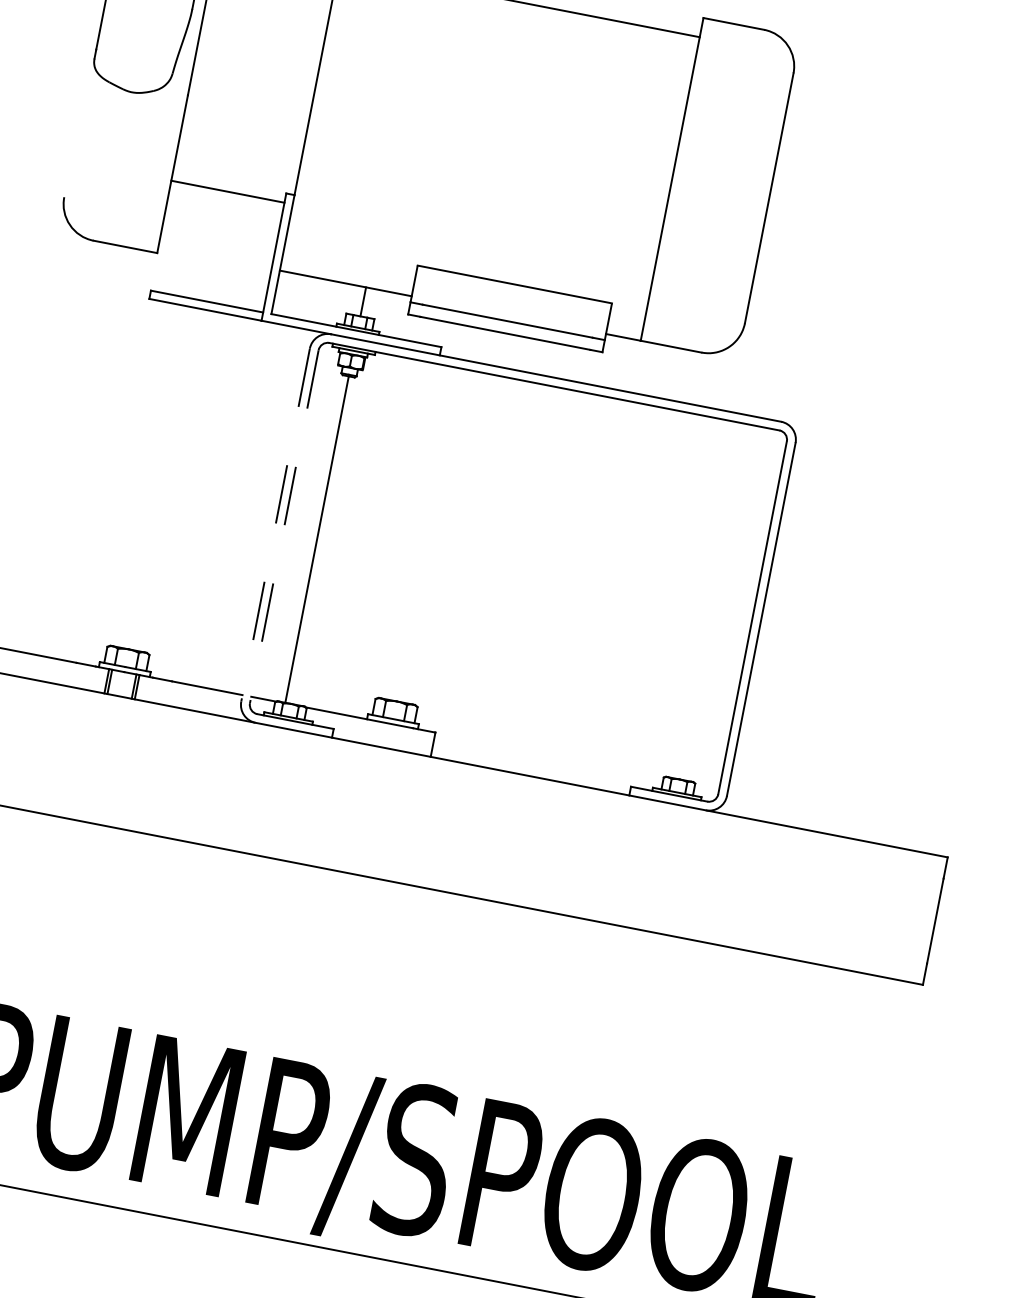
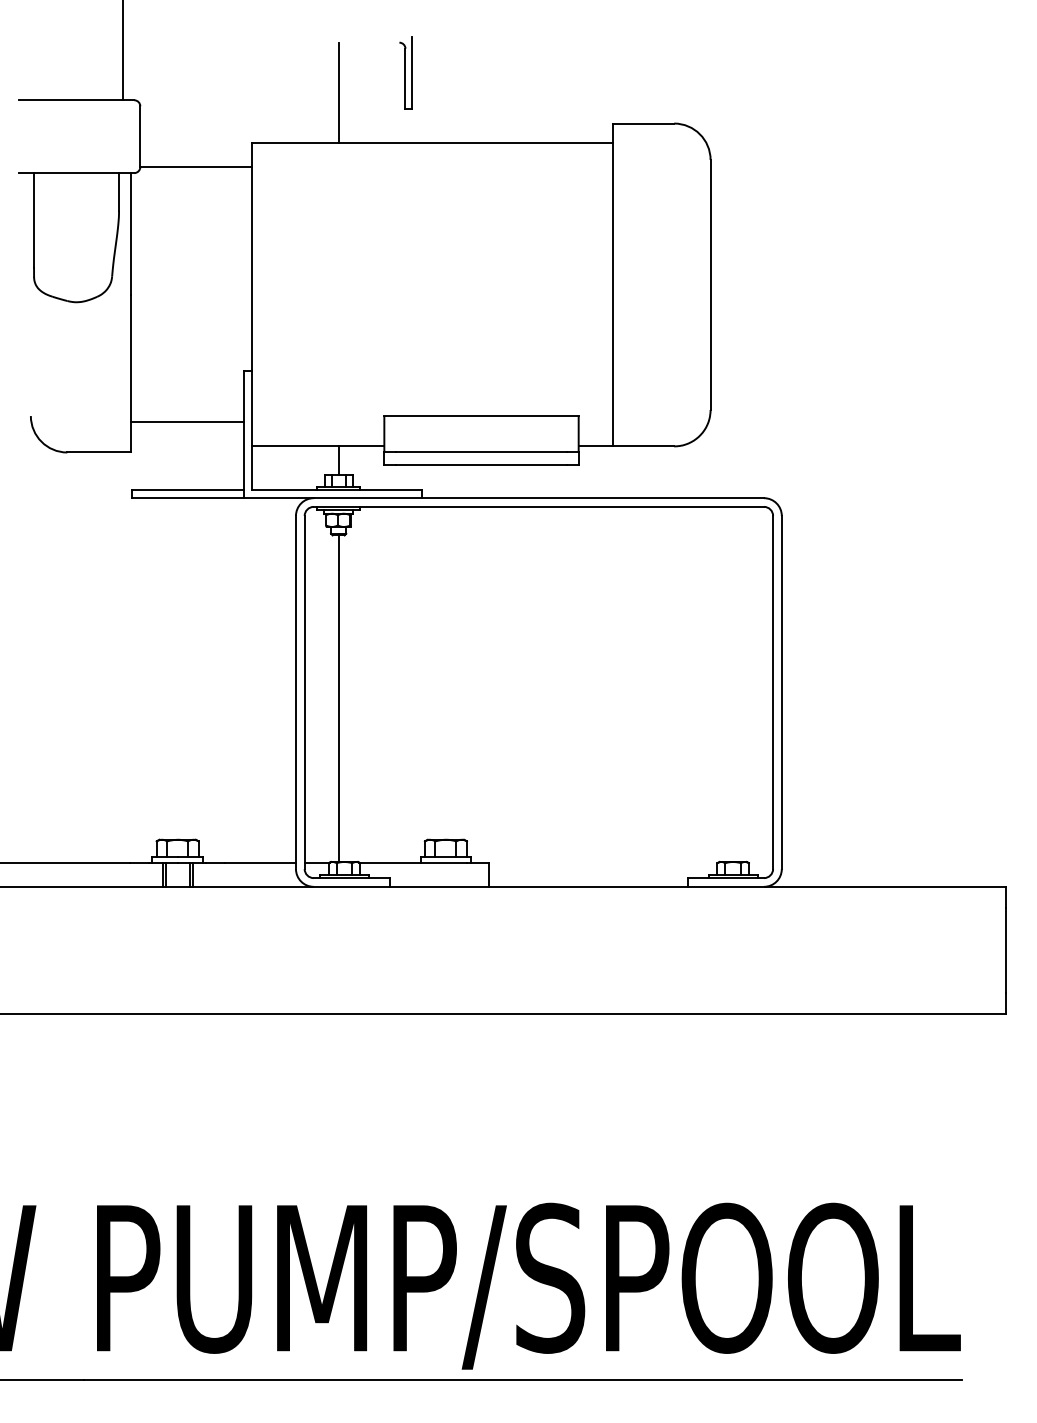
line: (227, 192) -> (187, 422), moved
line: (275, 524) -> (295, 692), dashed -> solid
line: (284, 526) -> (304, 692), dashed -> solid

